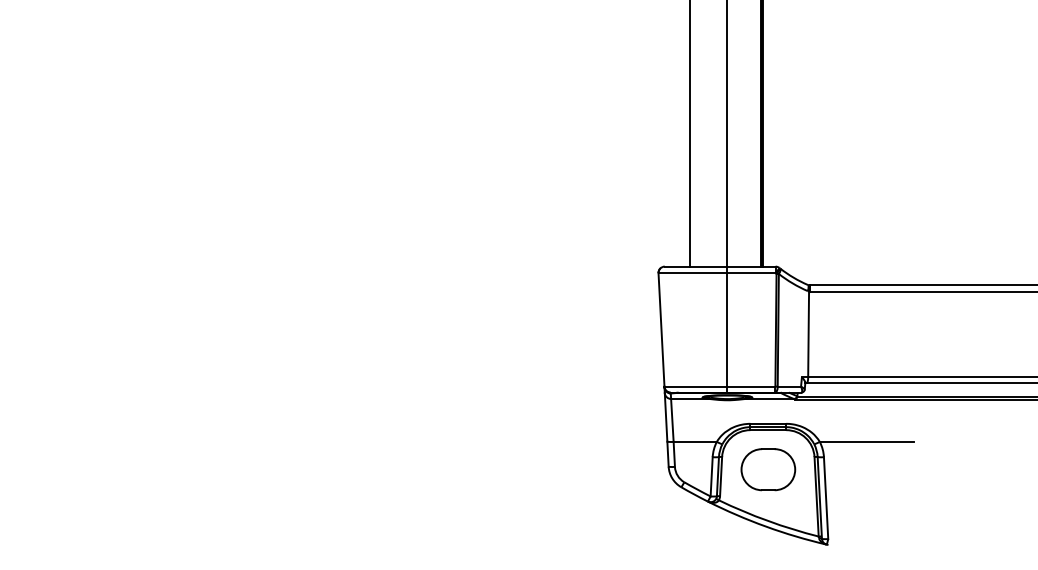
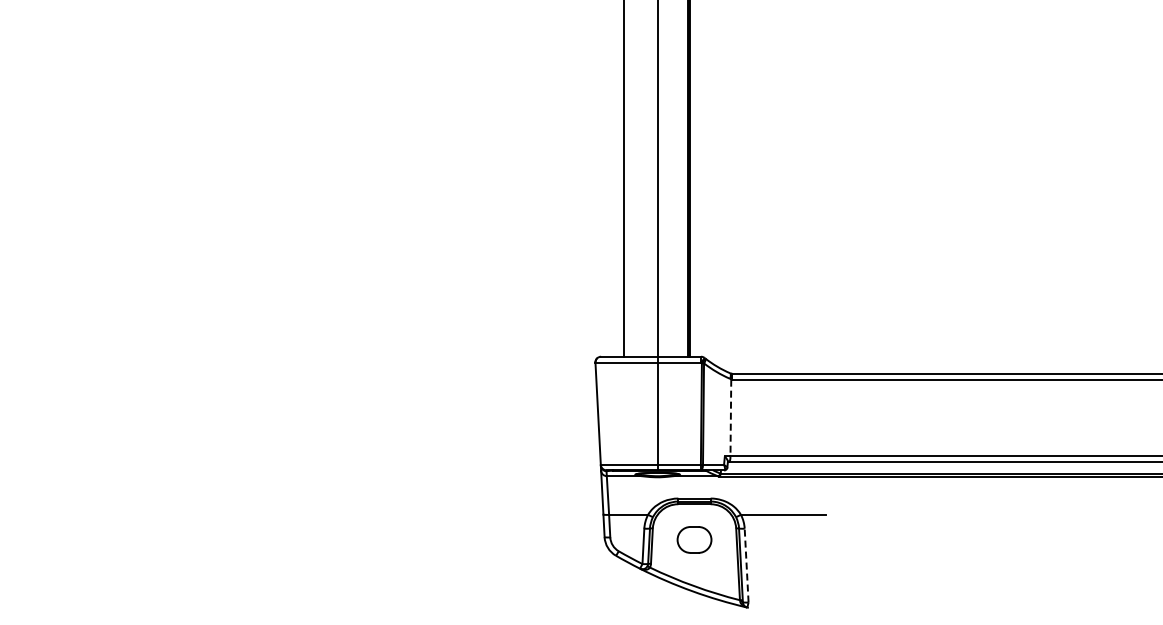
line: (808, 335) -> (730, 418), solid -> dashed
part: (768, 469) -> (694, 539), size x0.7
line: (825, 498) -> (746, 565), solid -> dashed

